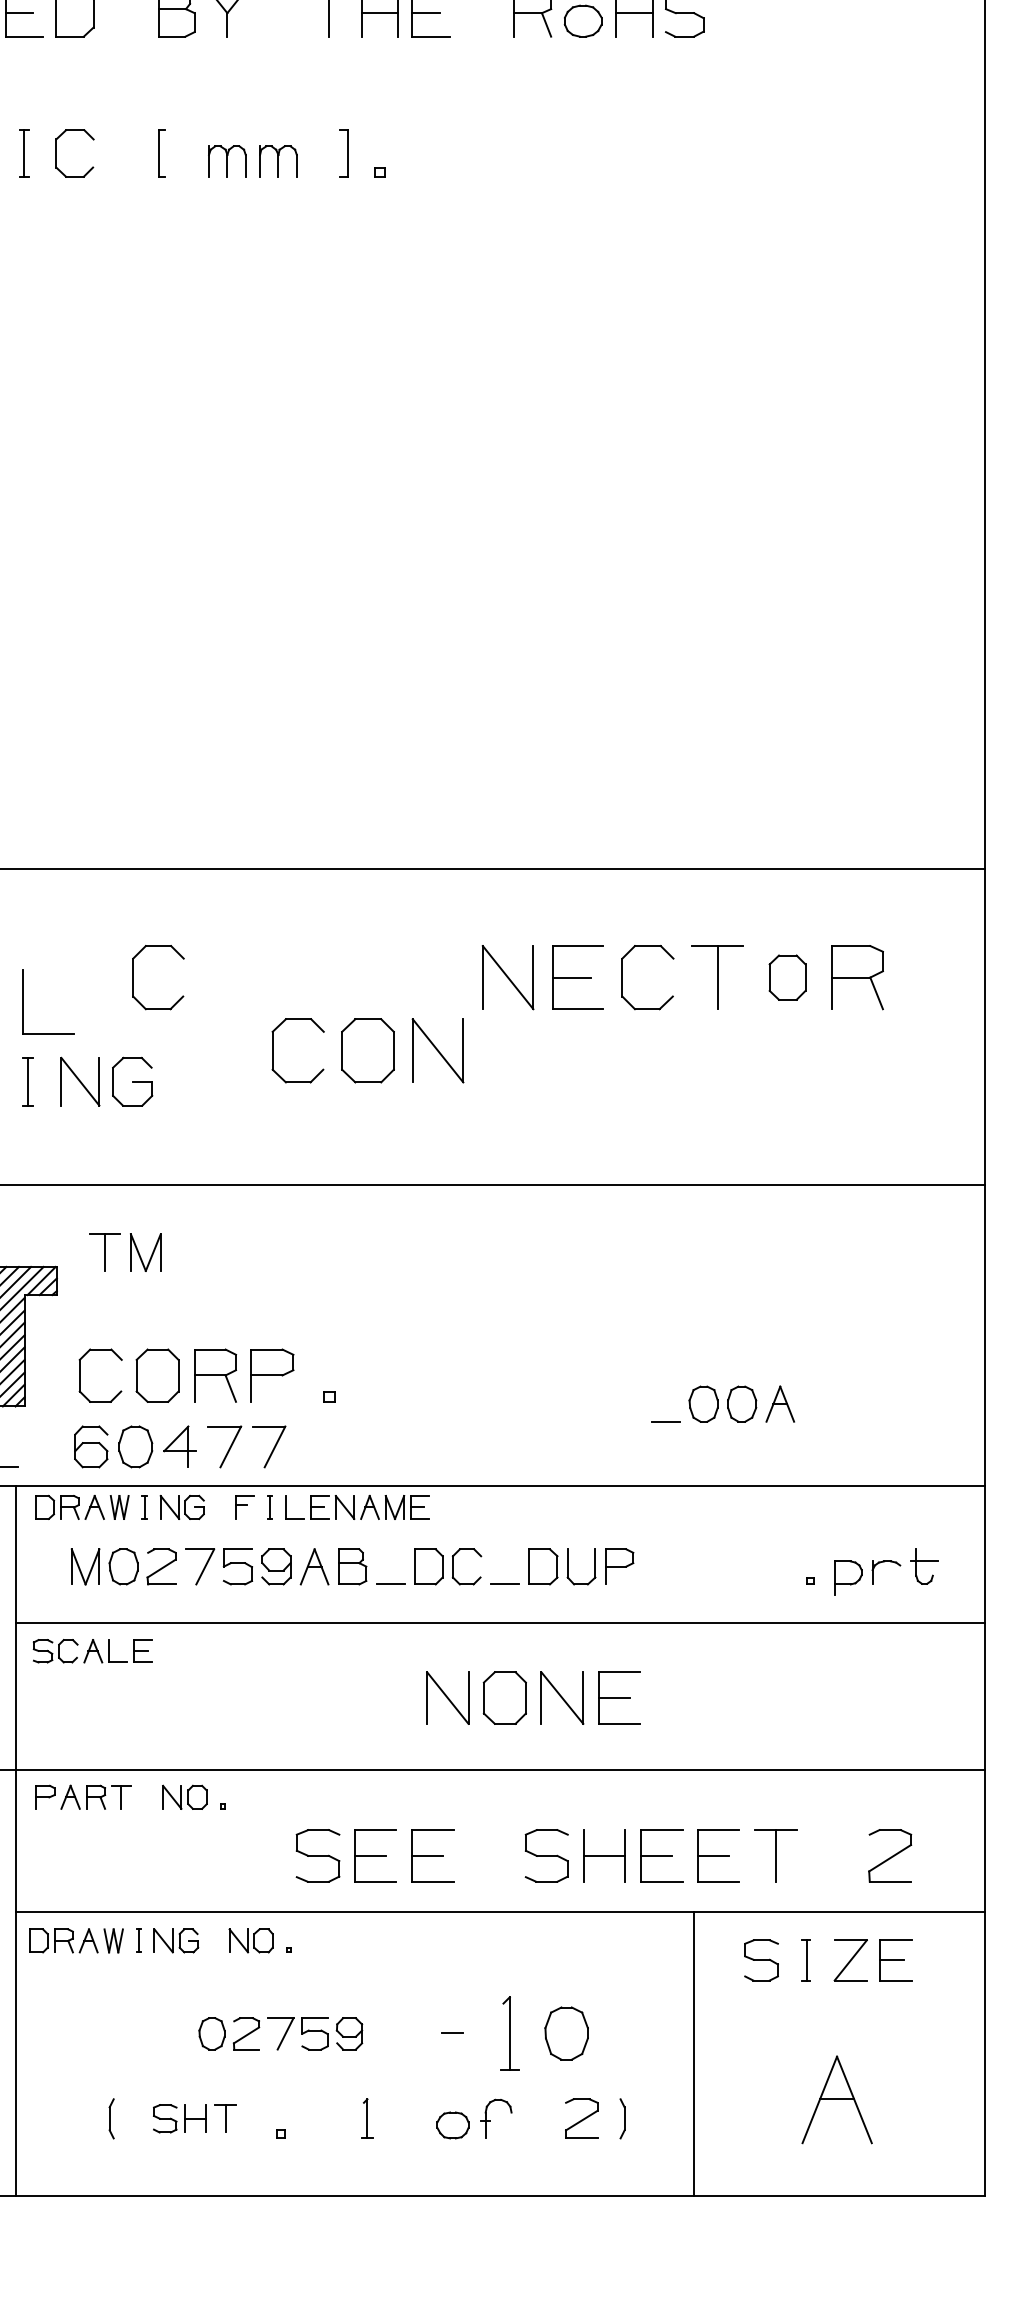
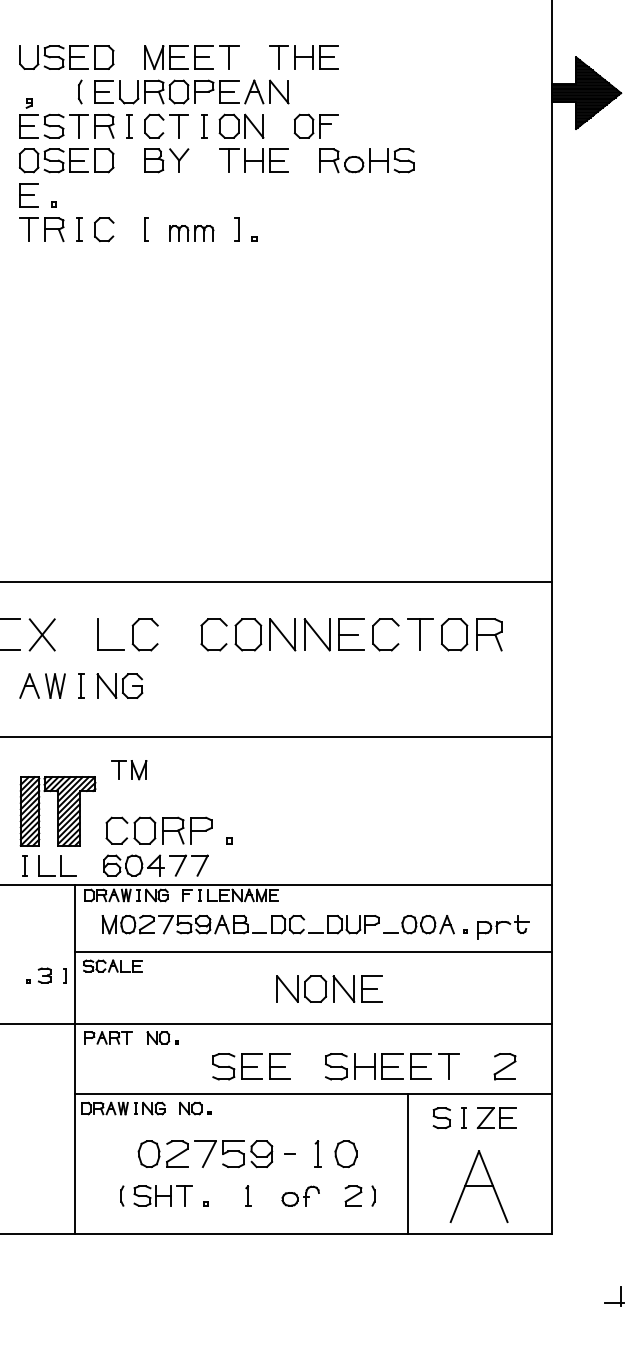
part: (787, 976) -> (454, 634), size x1.43
part: (22, 1001) -> (98, 634), moved
part: (368, 1050) -> (248, 634), moved
part: (722, 1403) -> (418, 924), moved
part: (508, 2032) -> (317, 1153), size x0.71
part: (280, 2034) -> (205, 1154), size x1.67
part: (835, 2099) -> (478, 1186), size x1.67
part: (193, 2117) -> (162, 1195), size x1.43

